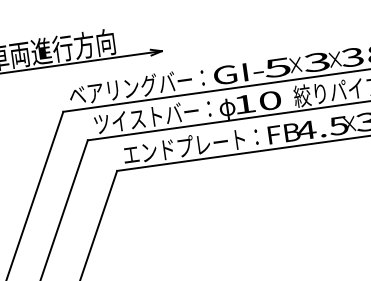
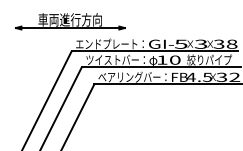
text: (130, 86) -> (106, 43), ベアリングバー： -> エンドプレート：
text: (184, 145) -> (129, 76), エンドプレート： -> ベアリングバー：

